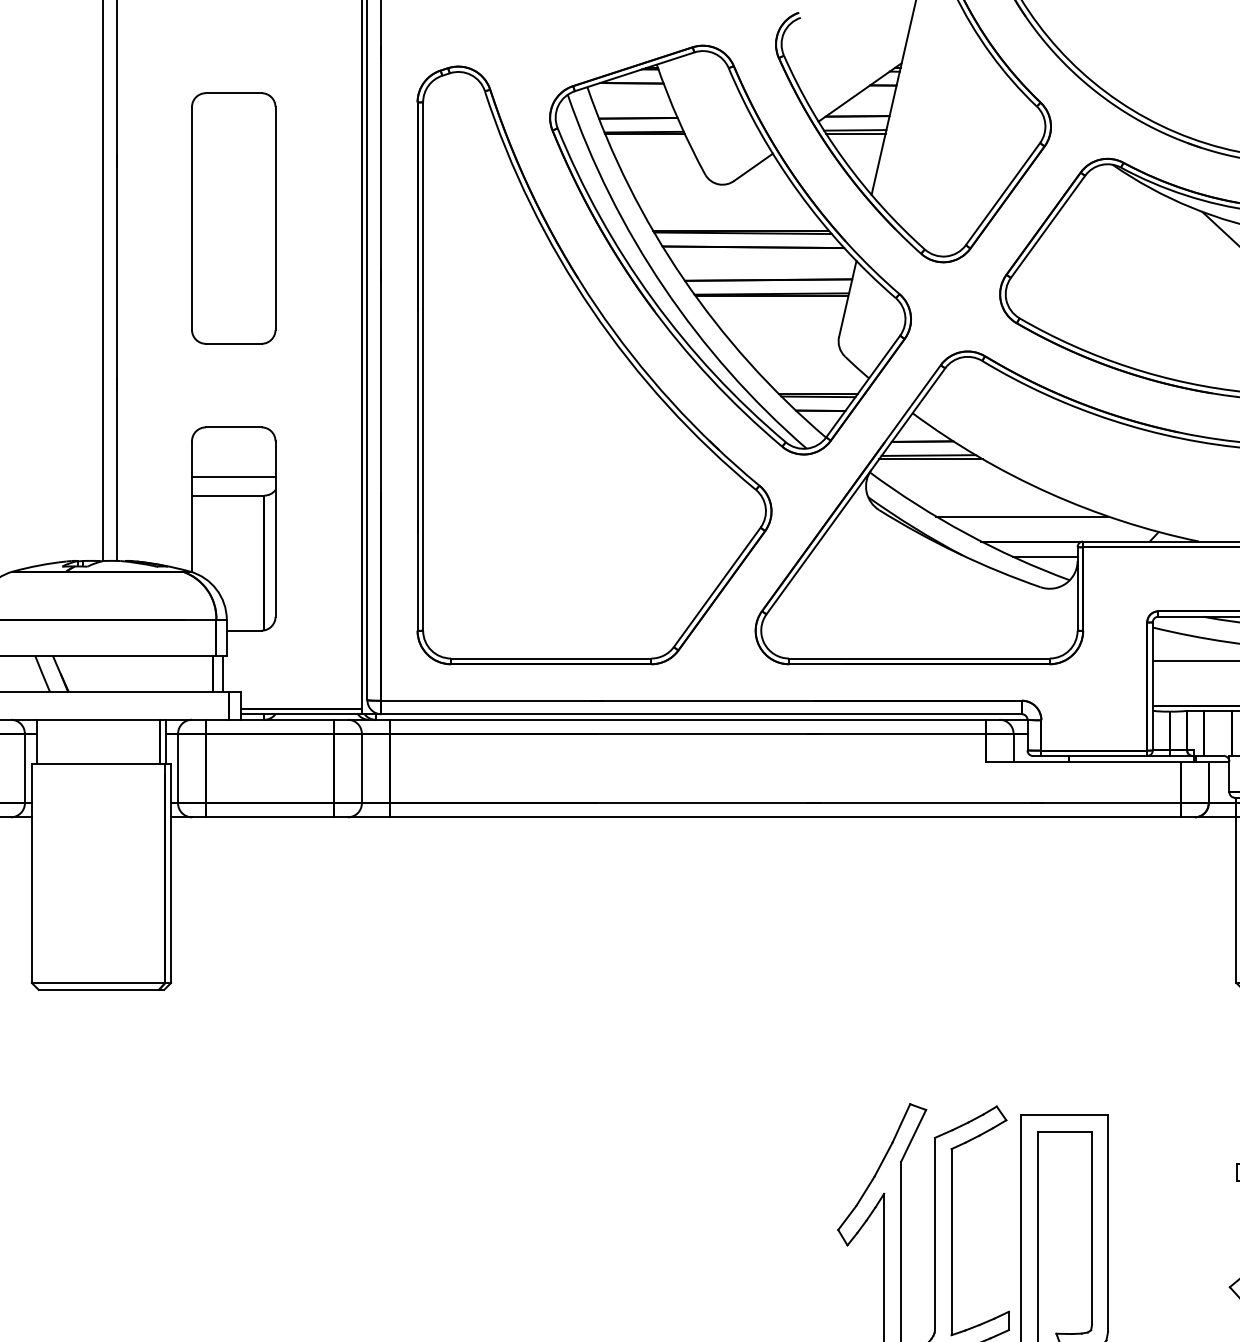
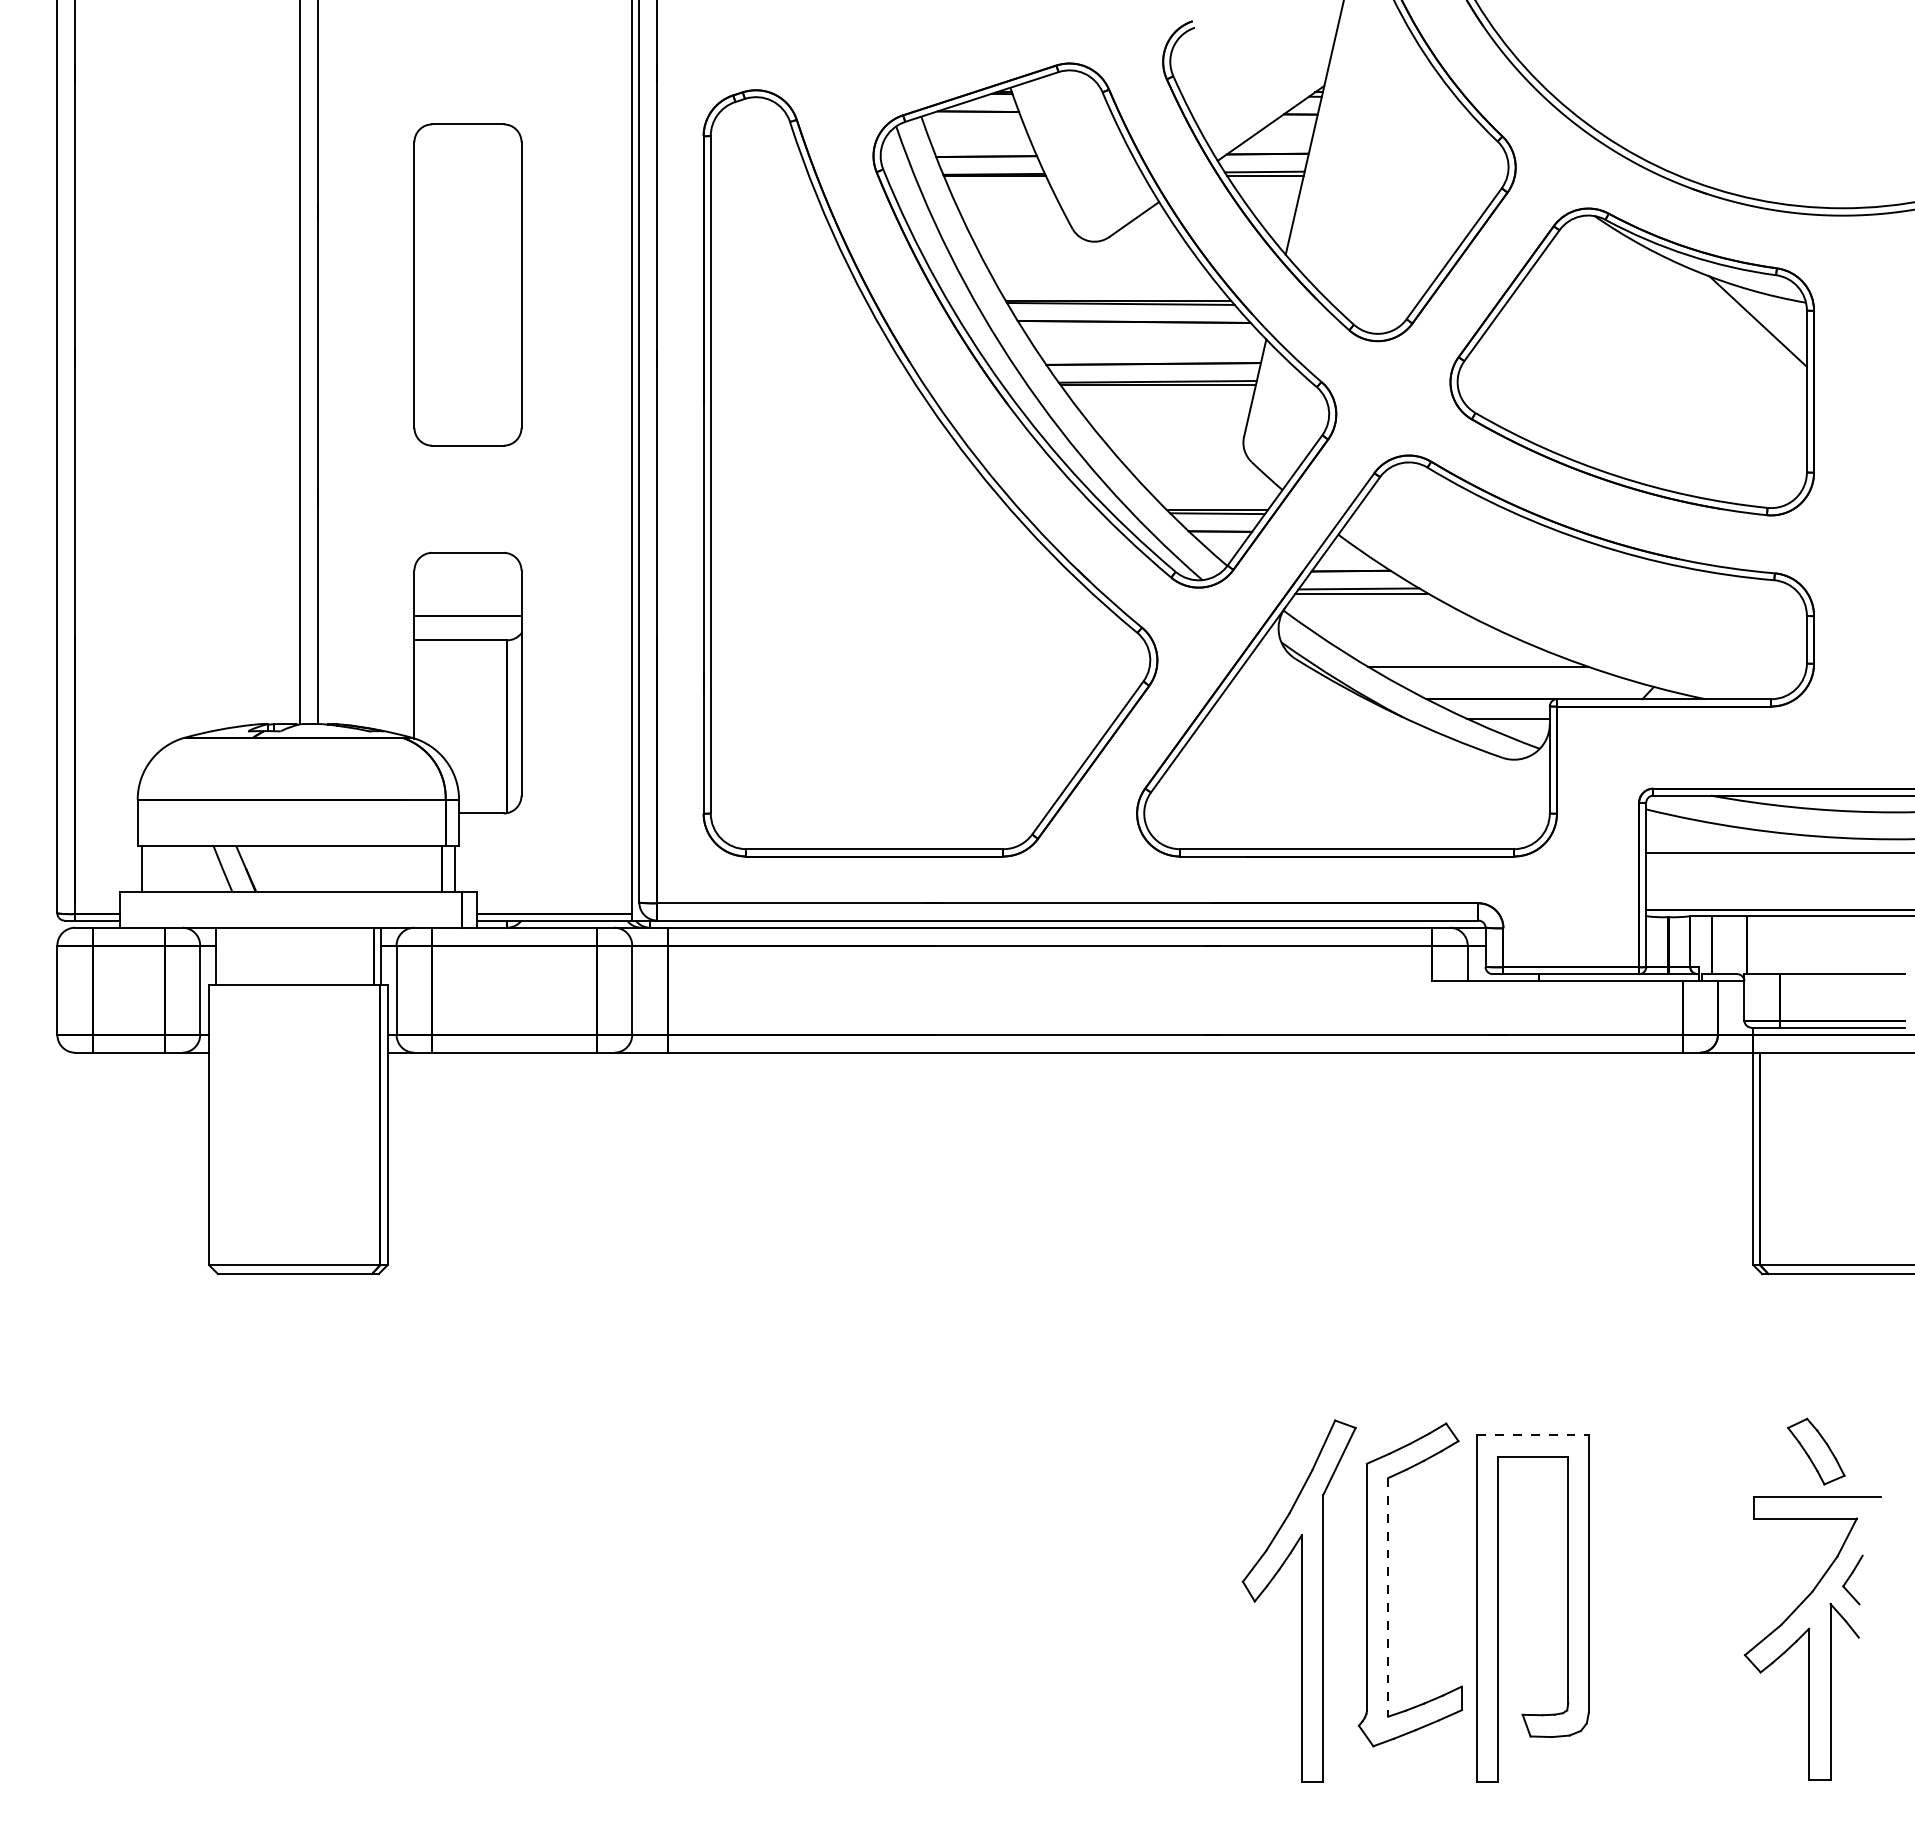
line: (1064, 1115) -> (1533, 1435), solid -> dashed
line: (951, 1242) -> (1388, 1597), solid -> dashed

